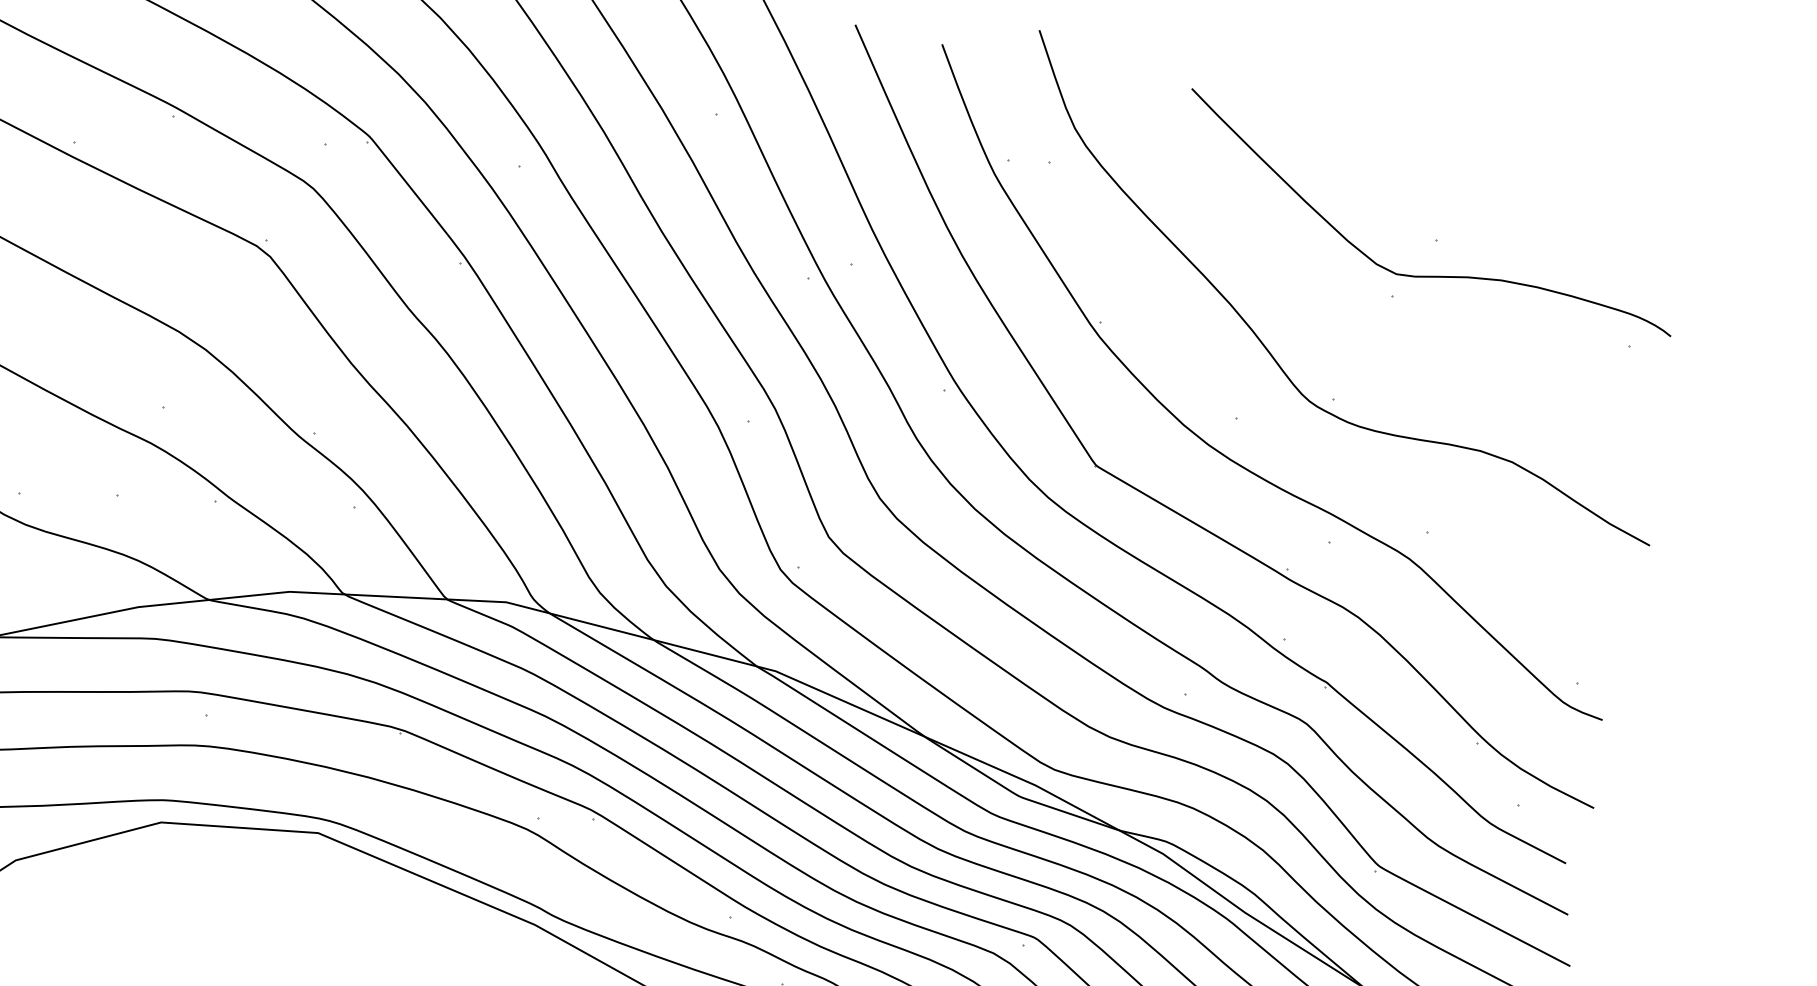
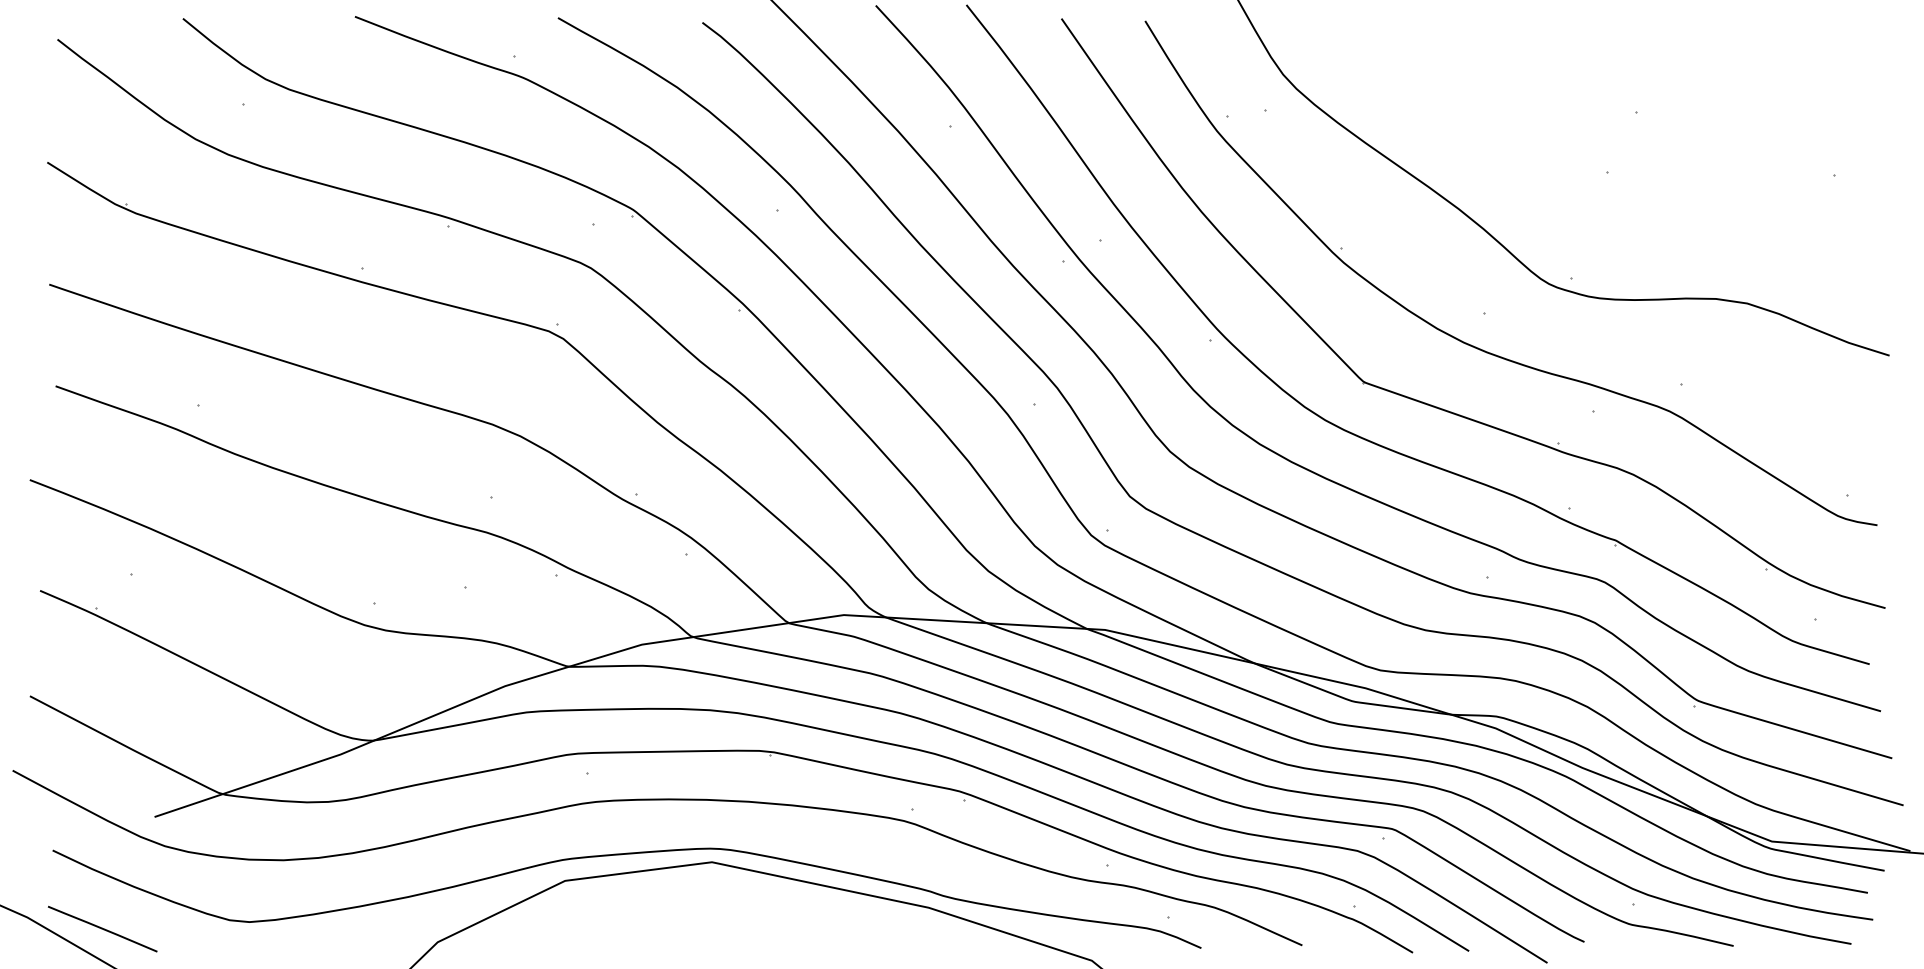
curve: (1432, 275) -> (1639, 145), removed

